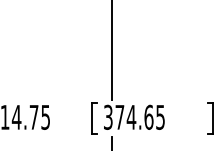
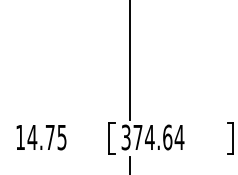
text: (160, 117) -> (179, 137), 374.65 -> 374.64

